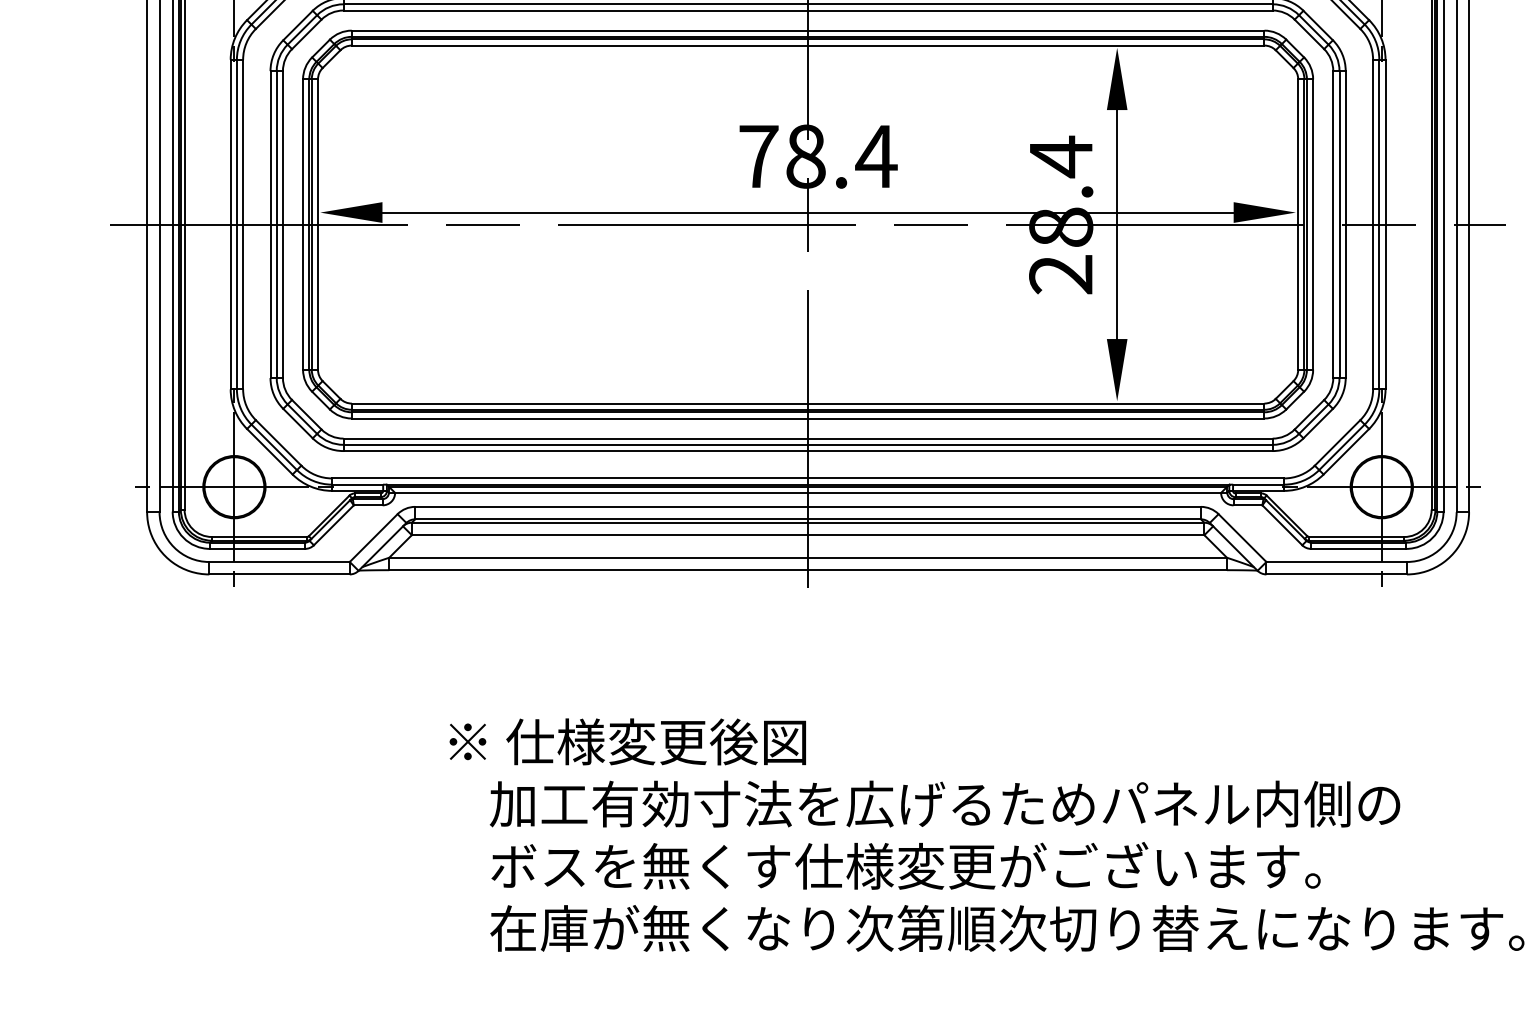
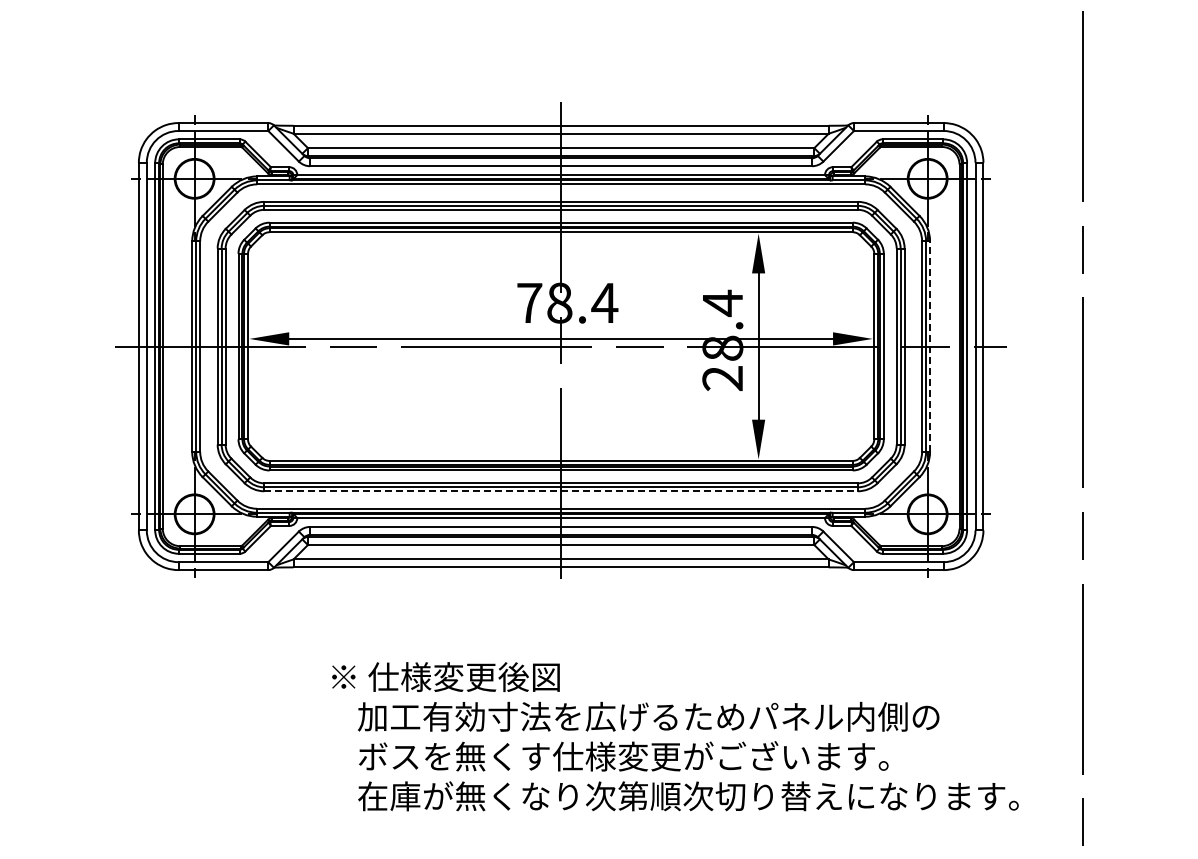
line: (1386, 224) -> (930, 346), solid -> dashed
line: (808, 451) -> (561, 491), solid -> dashed

